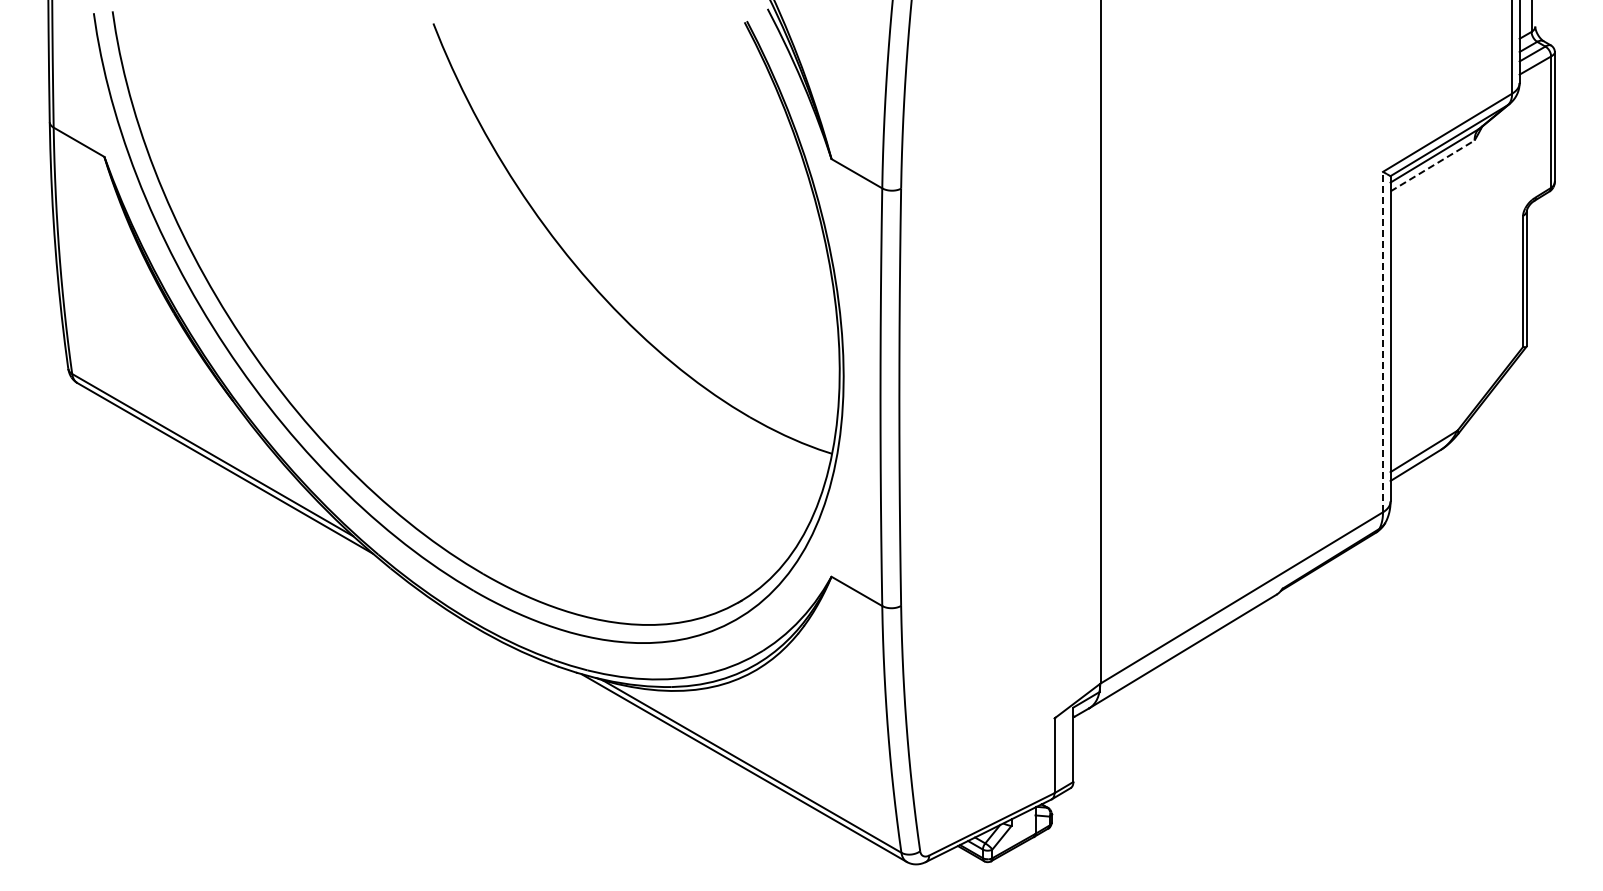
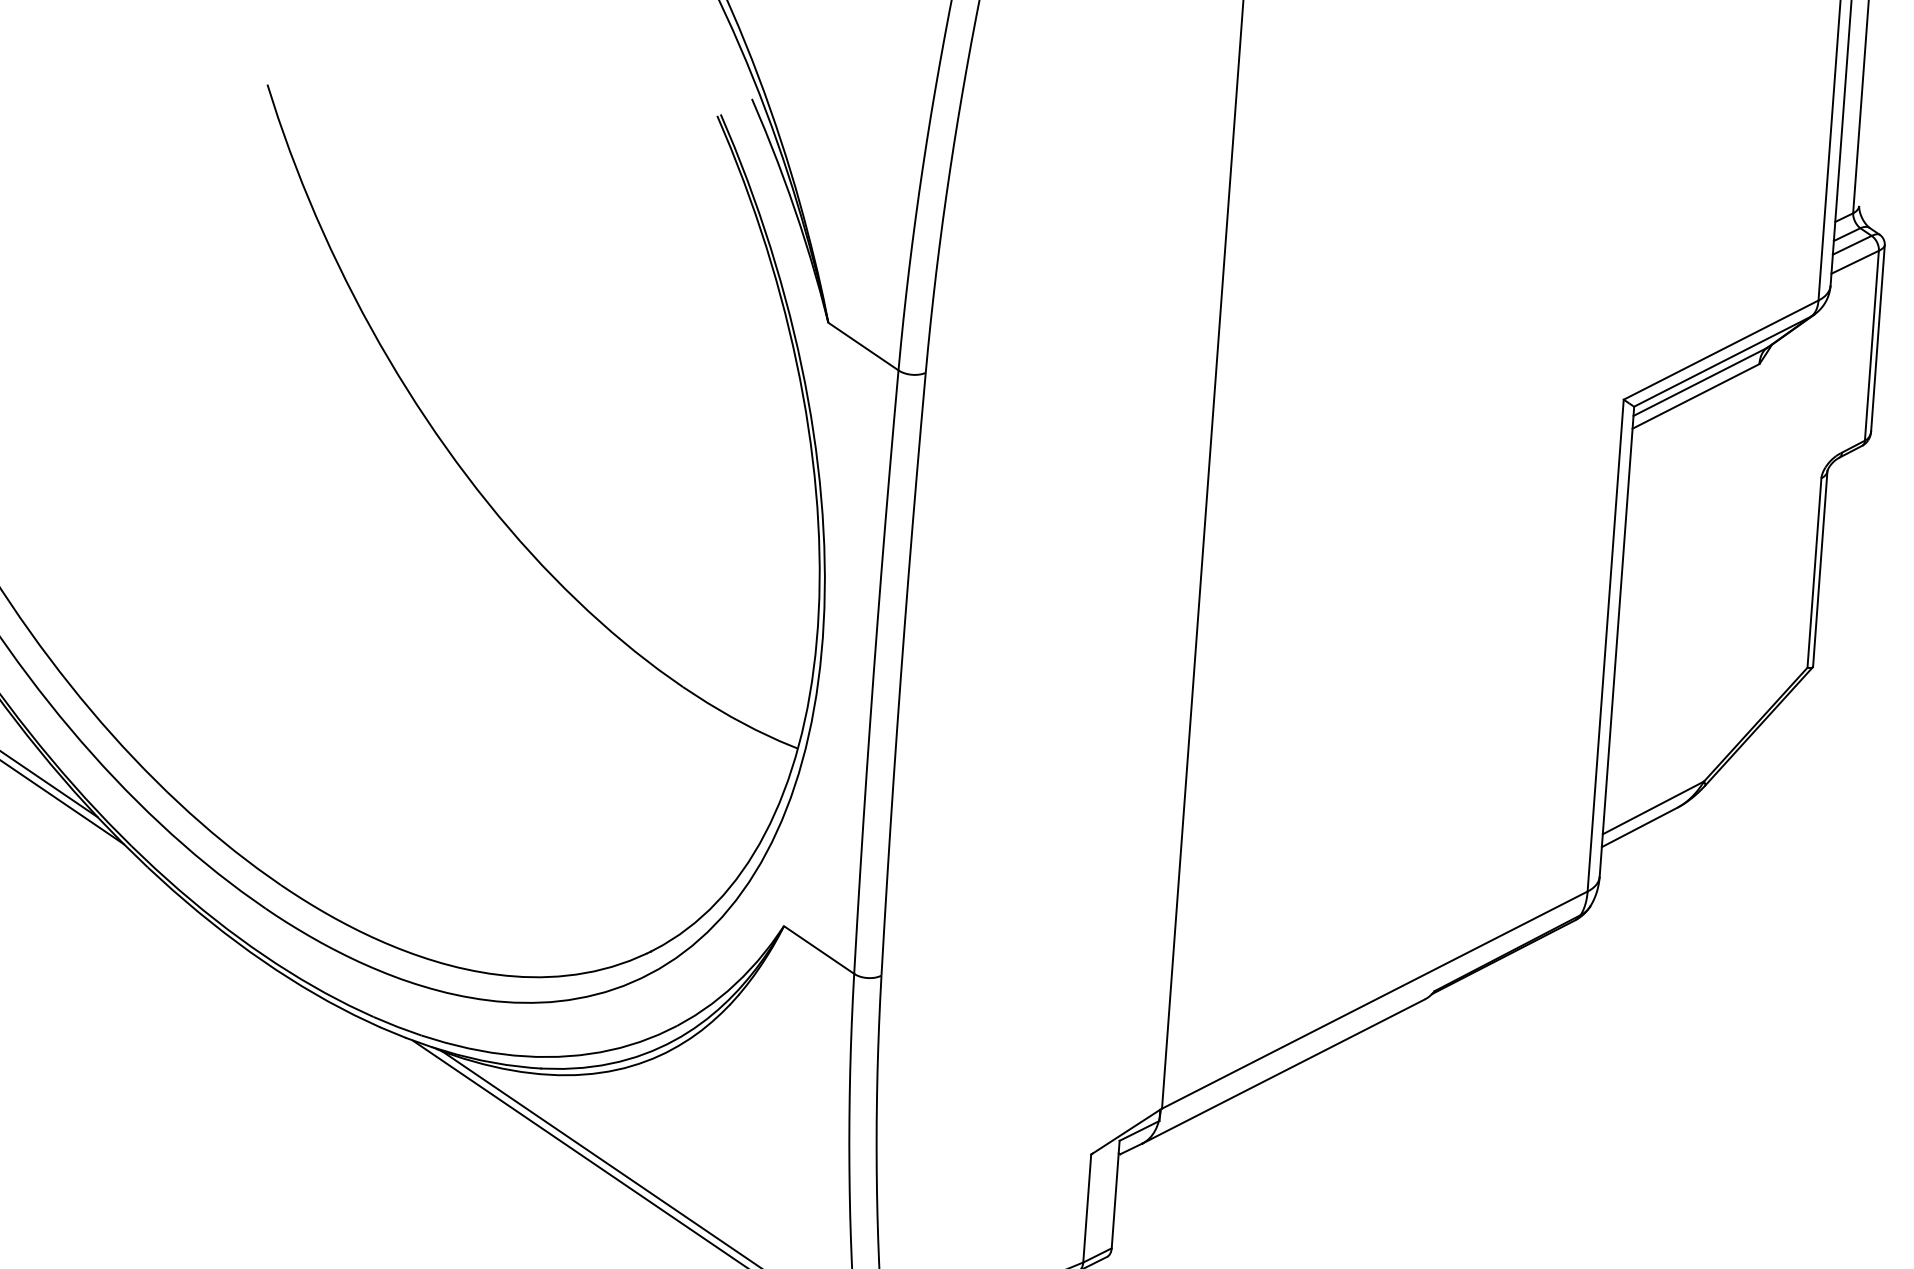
line: (1433, 165) -> (1697, 395), dashed -> solid
line: (1383, 341) -> (1606, 644), dashed -> solid

